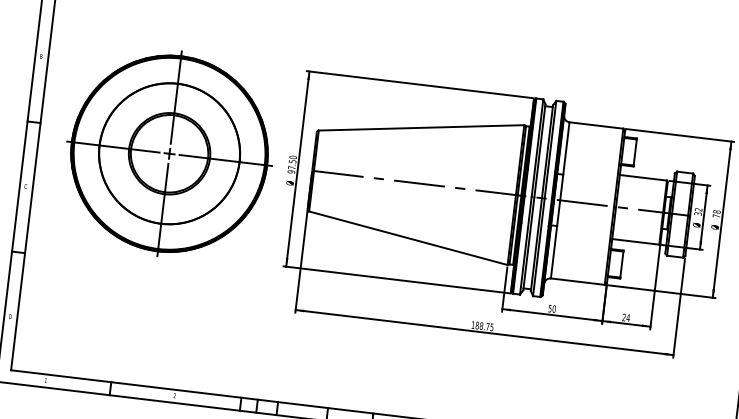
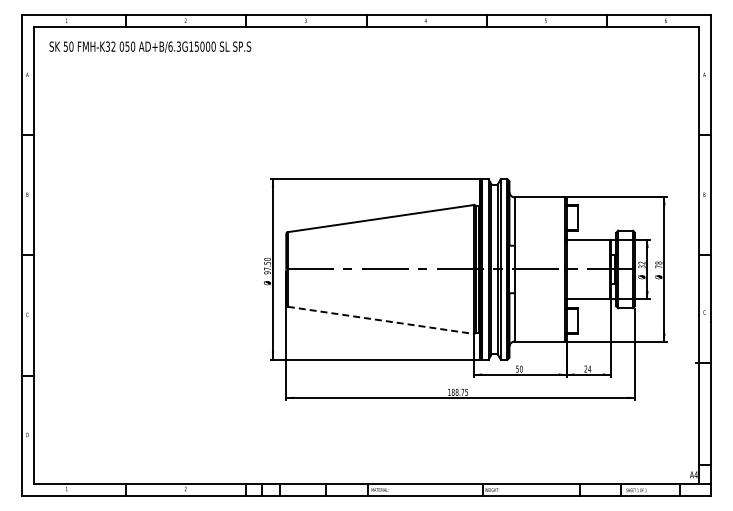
part: (169, 153) -> (154, 269), removed
line: (408, 238) -> (381, 320), solid -> dashed

